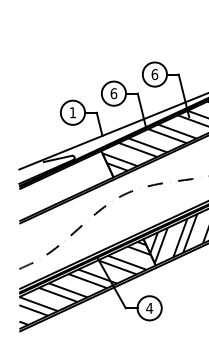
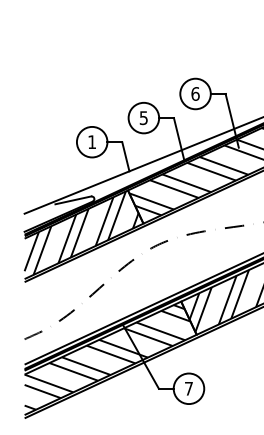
text: (113, 94) -> (143, 118), 6 -> 5
hatch: (64, 184) -> (81, 232), added
text: (149, 308) -> (188, 388), 4 -> 7

